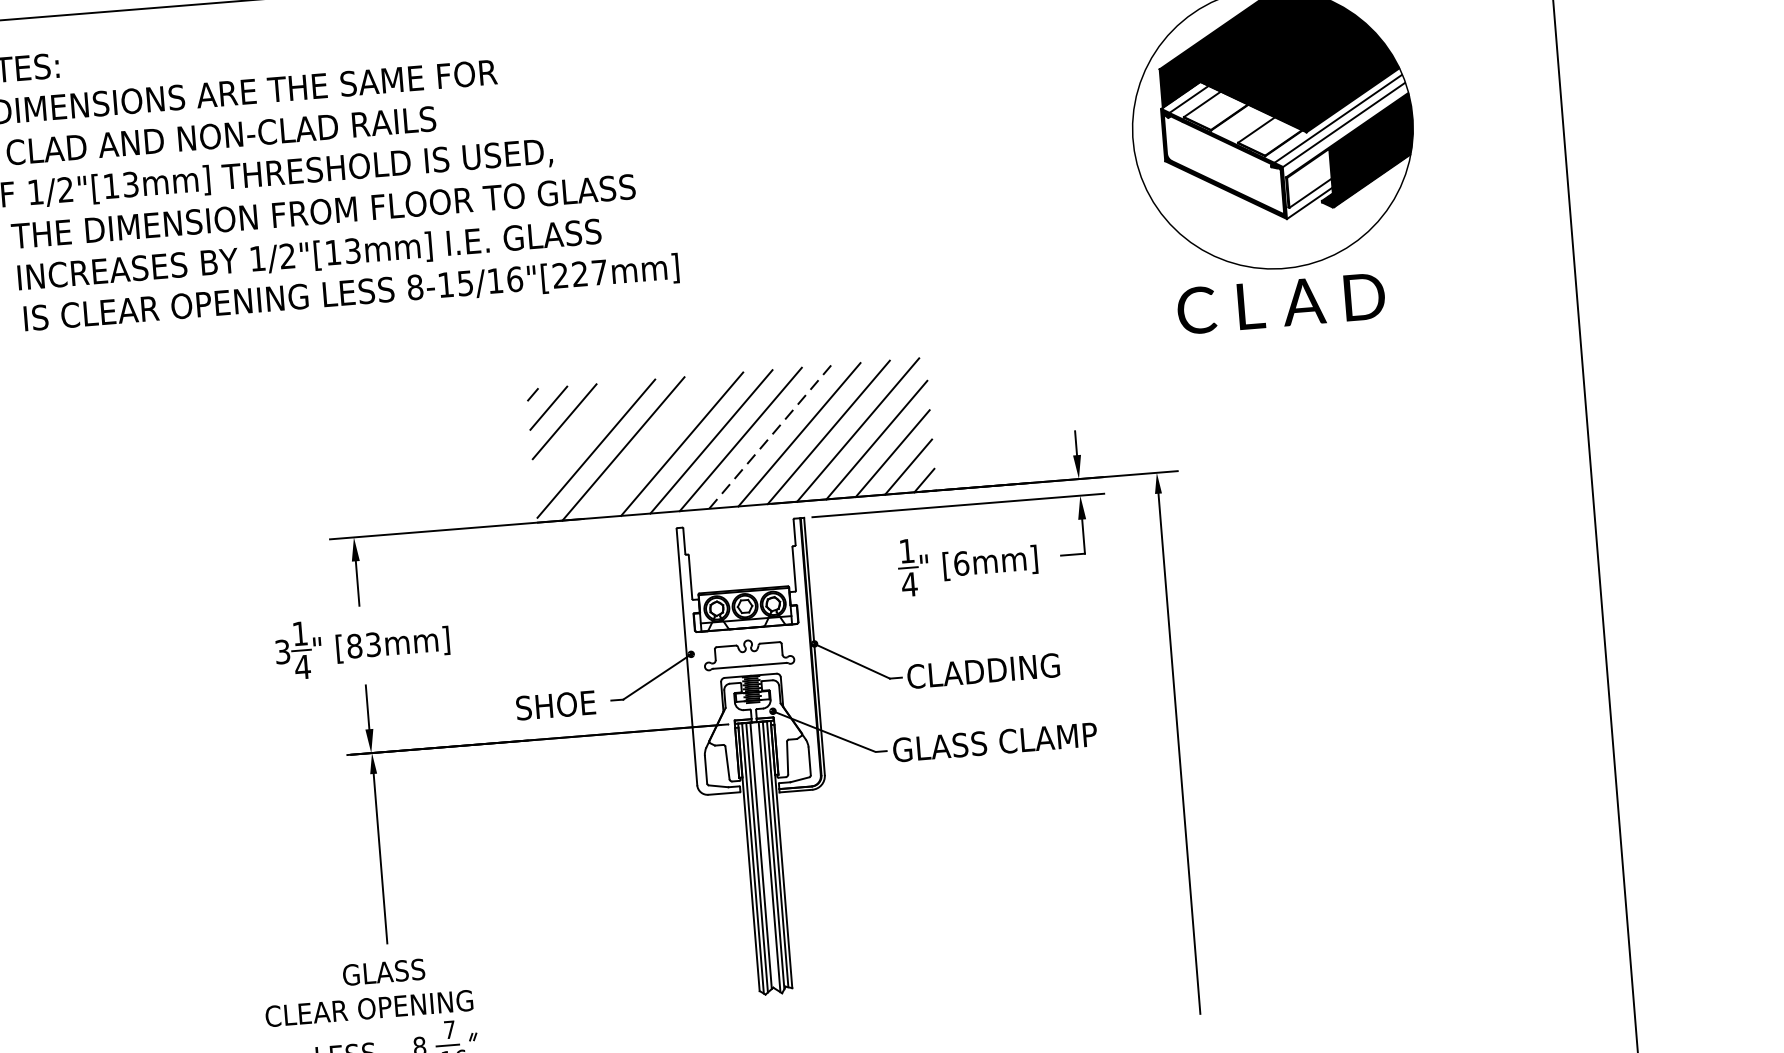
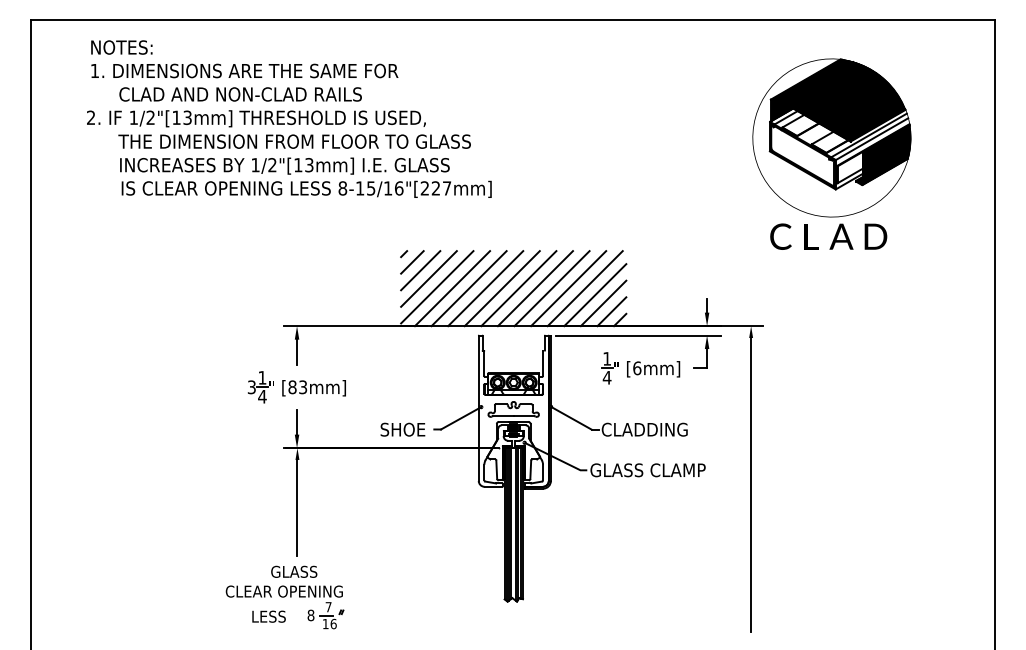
line: (579, 434) -> (428, 278), added
line: (770, 436) -> (535, 288), dashed -> solid
line: (651, 446) -> (468, 288), added

